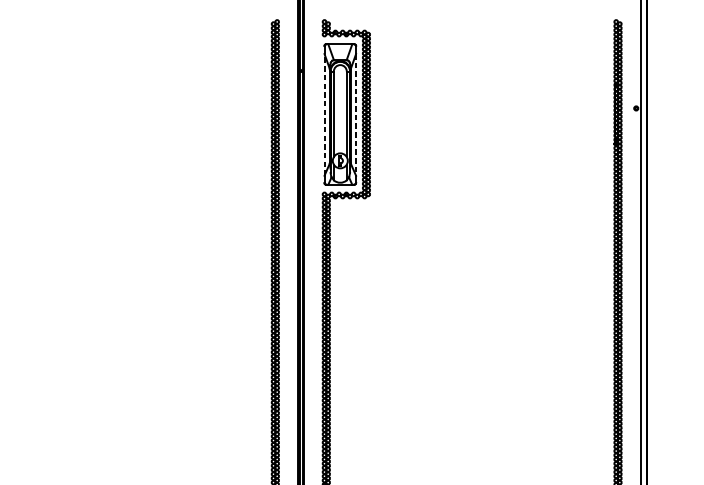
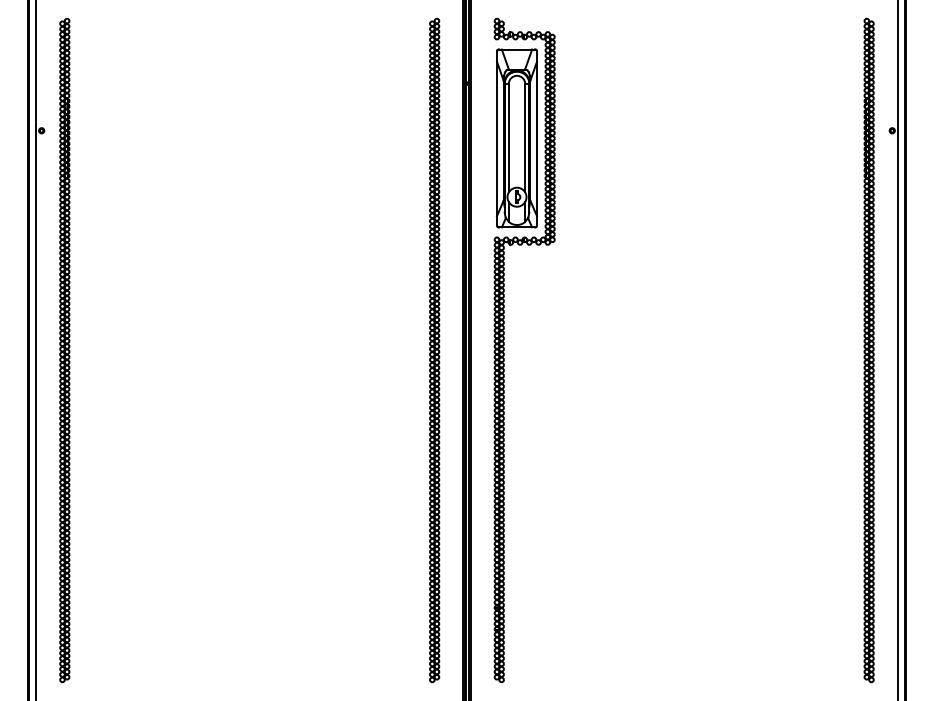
line: (324, 114) -> (497, 138), dashed -> solid
line: (356, 115) -> (537, 139), dashed -> solid

